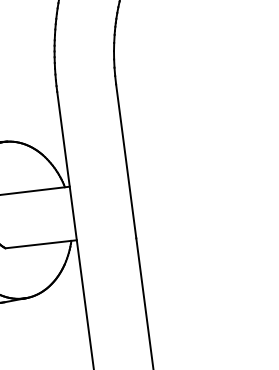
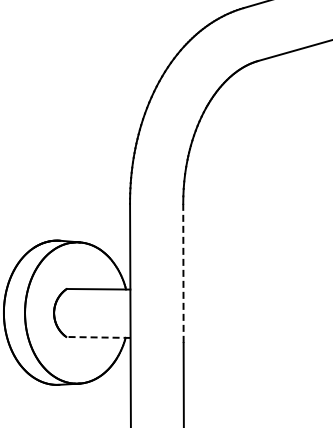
line: (126, 161) -> (183, 273), solid -> dashed
line: (40, 244) -> (97, 337), solid -> dashed

